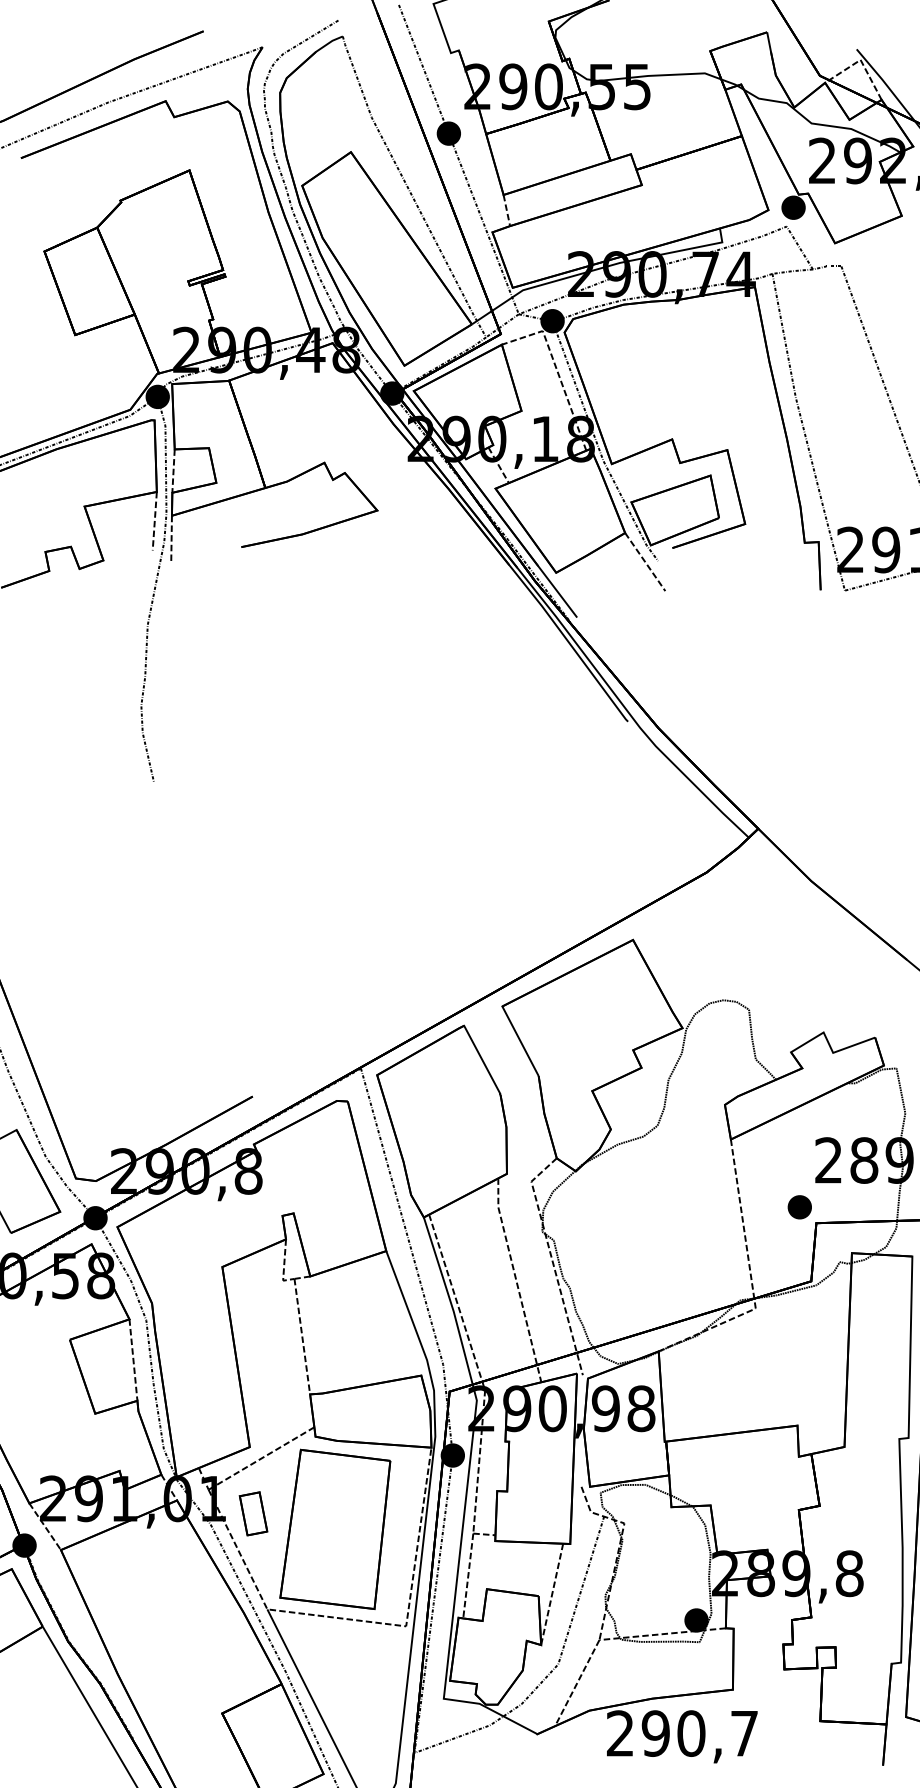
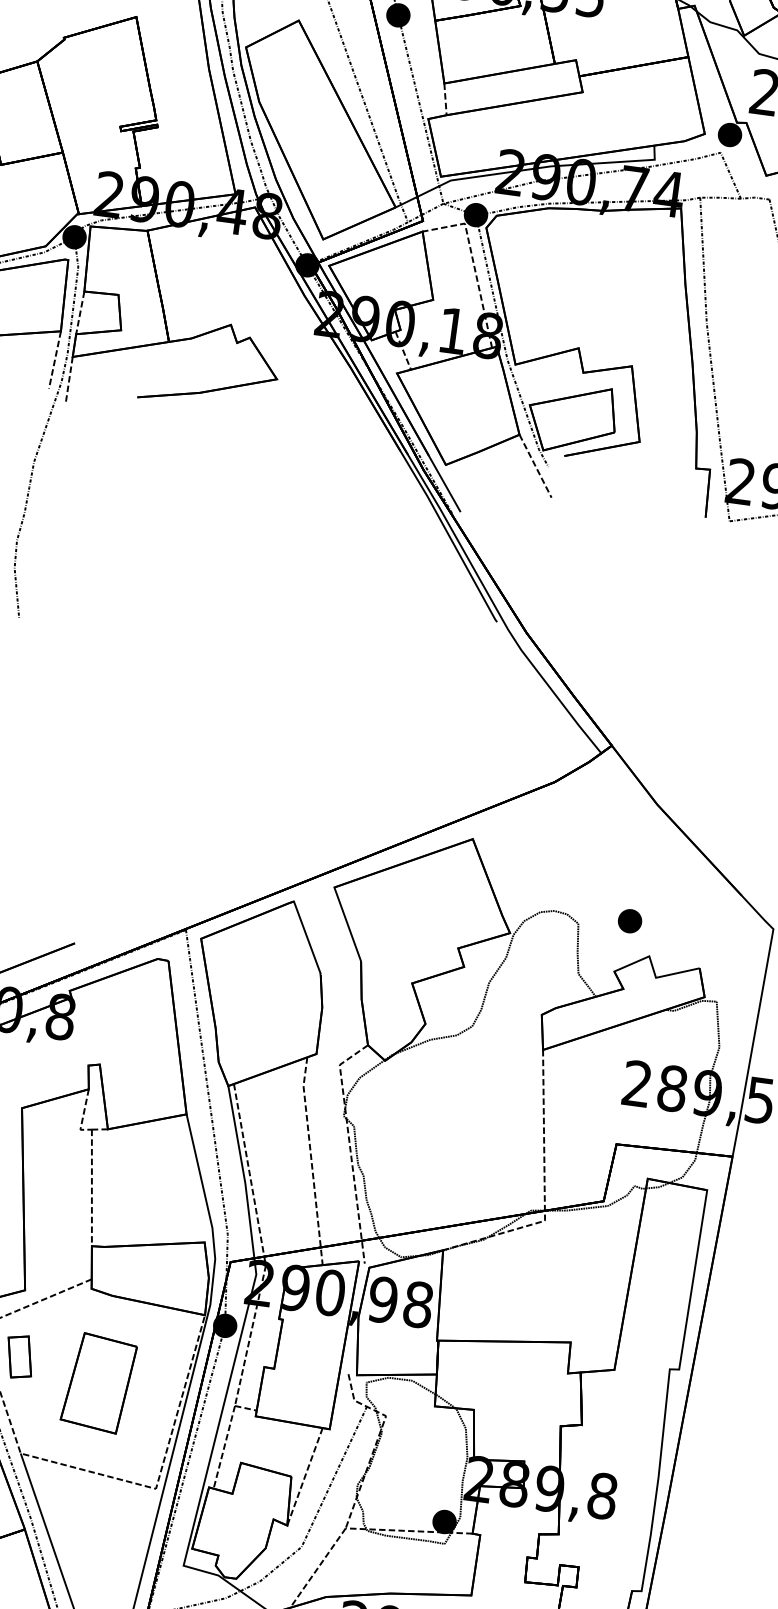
part: (799, 1207) -> (629, 921), moved
part: (335, 1528) -> (99, 1382), size x0.6

